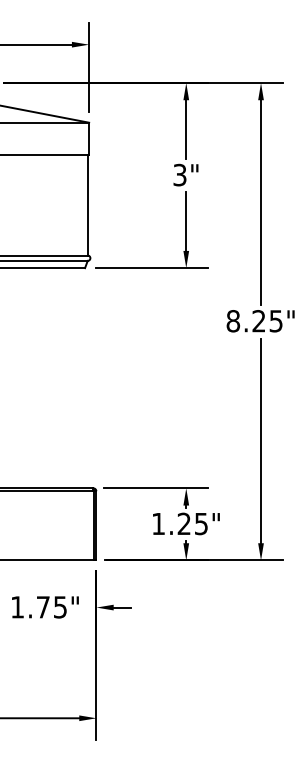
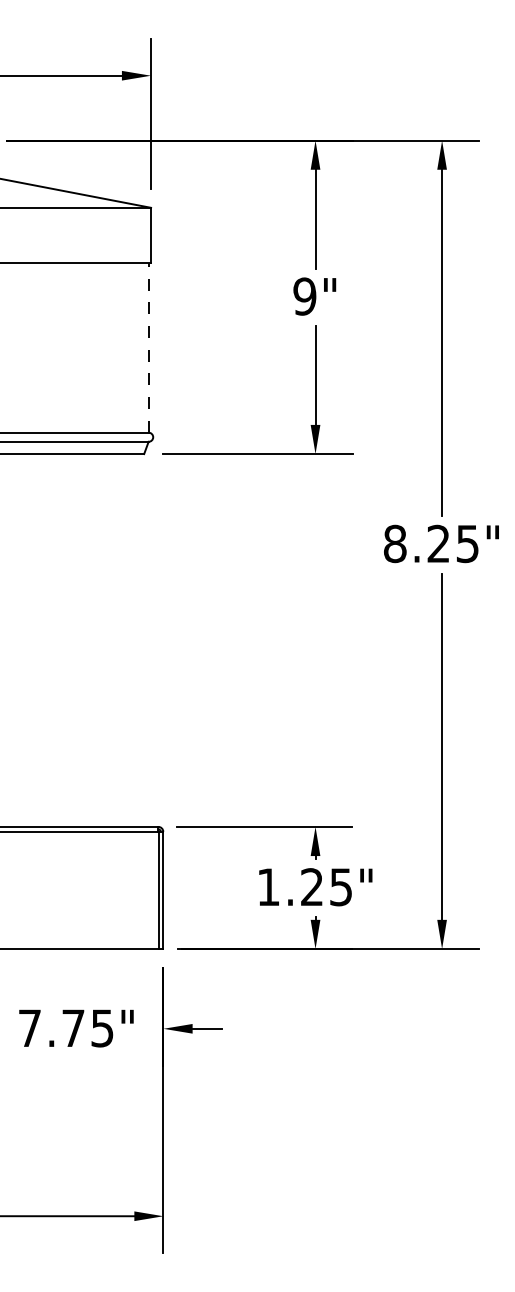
text: (179, 175) -> (304, 297), 3" -> 9"
line: (87, 204) -> (148, 346), solid -> dashed
text: (17, 607) -> (29, 1028), 1.75" -> 7.75"

